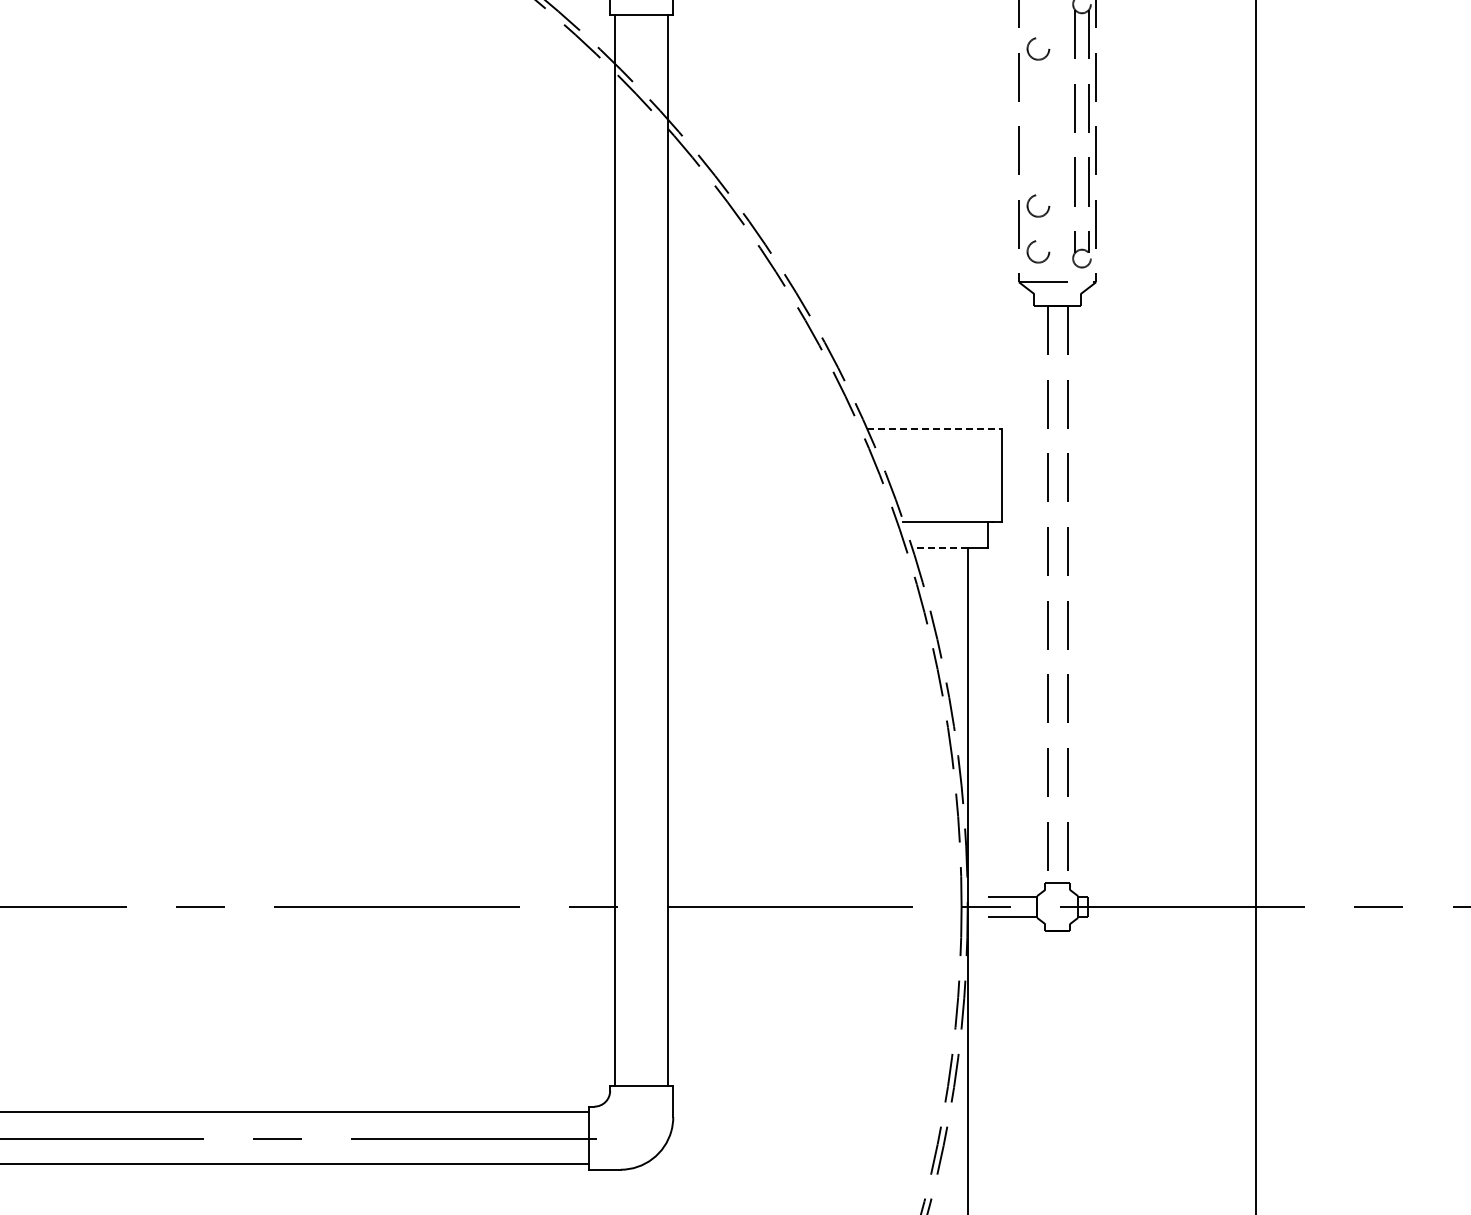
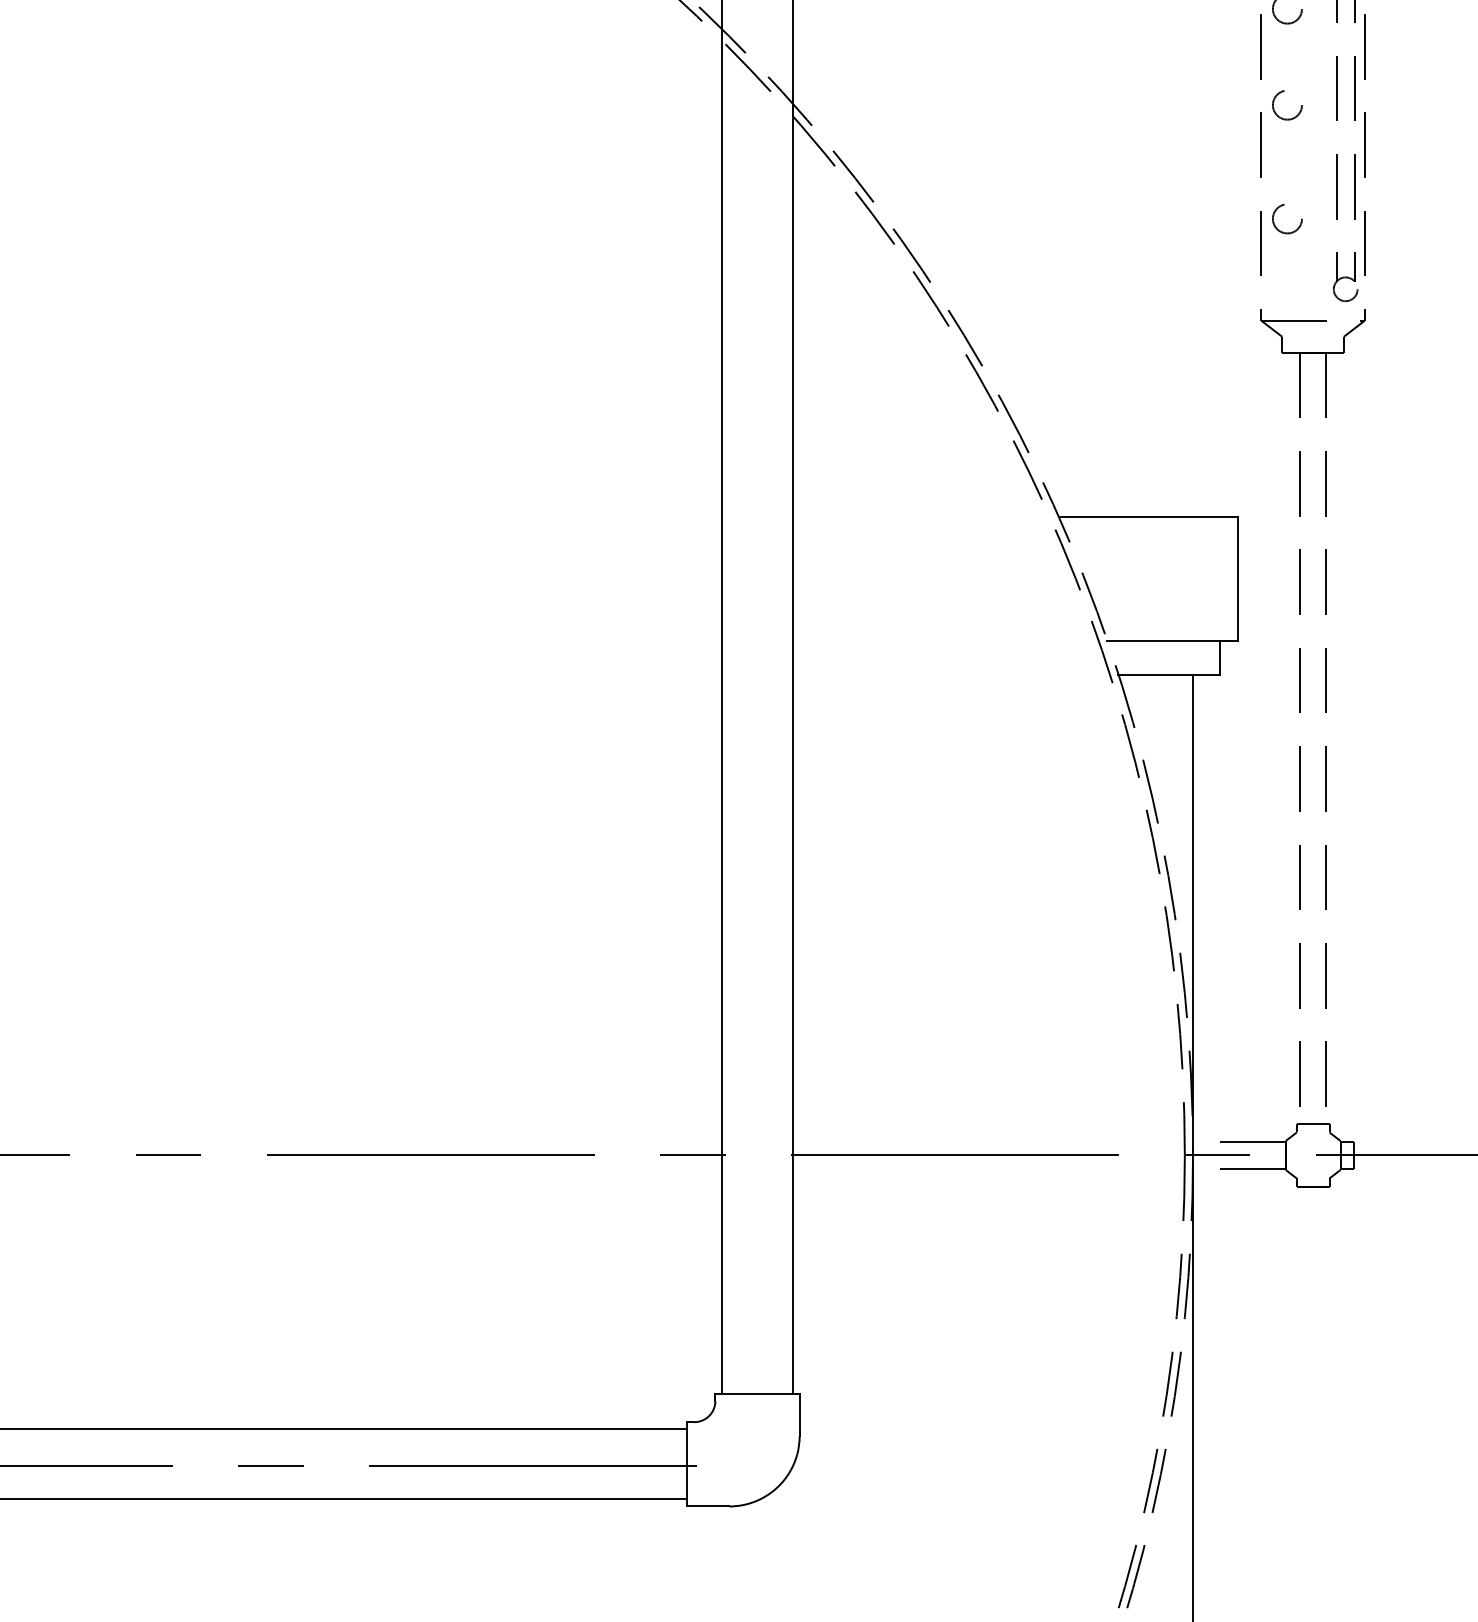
circle: (1038, 251) -> (1287, 104), moved
line: (934, 429) -> (1148, 517), dashed -> solid
line: (939, 547) -> (1155, 675), dashed -> solid

